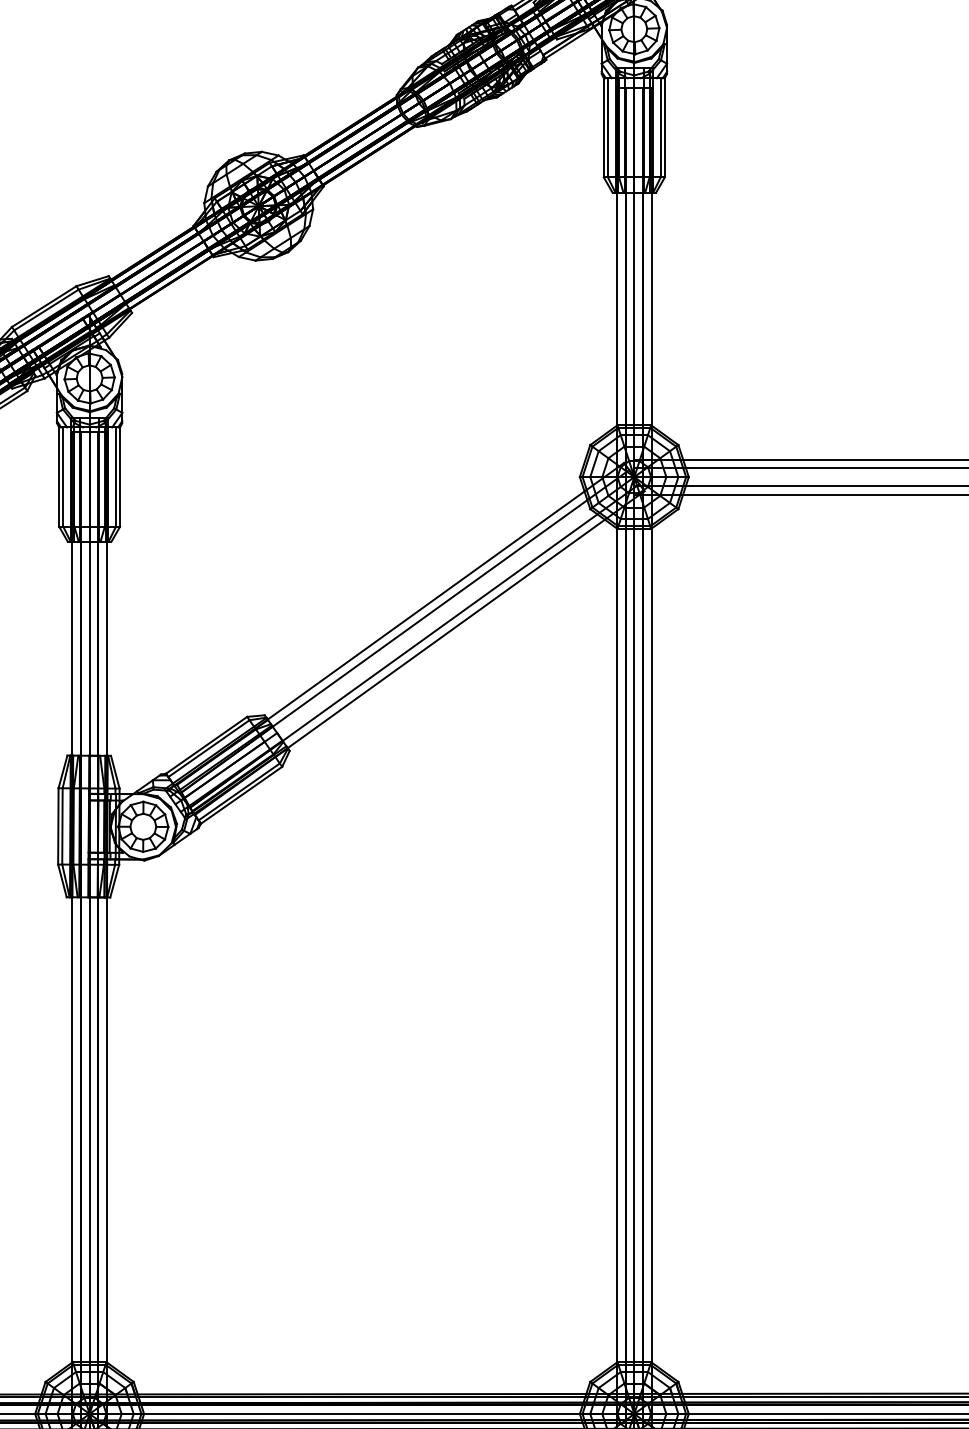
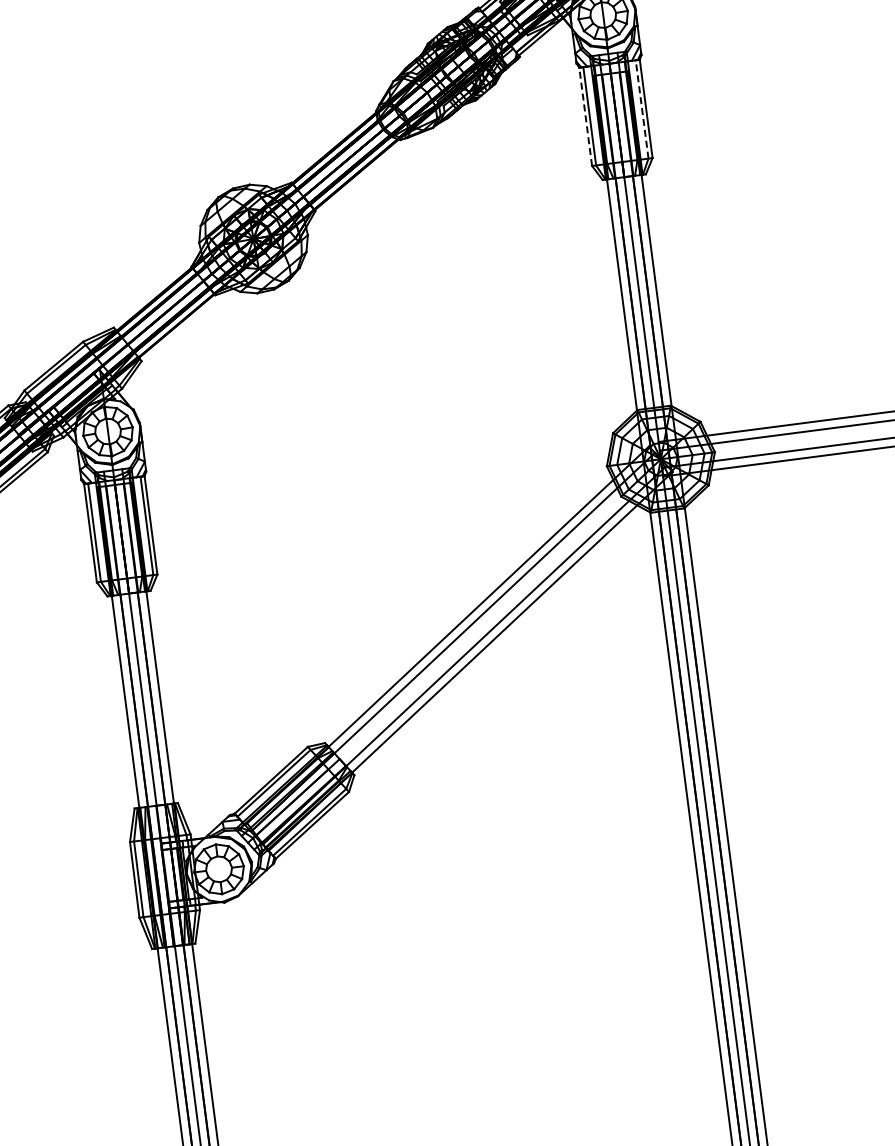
line: (603, 127) -> (585, 116), solid -> dashed
line: (660, 127) -> (641, 109), solid -> dashed

